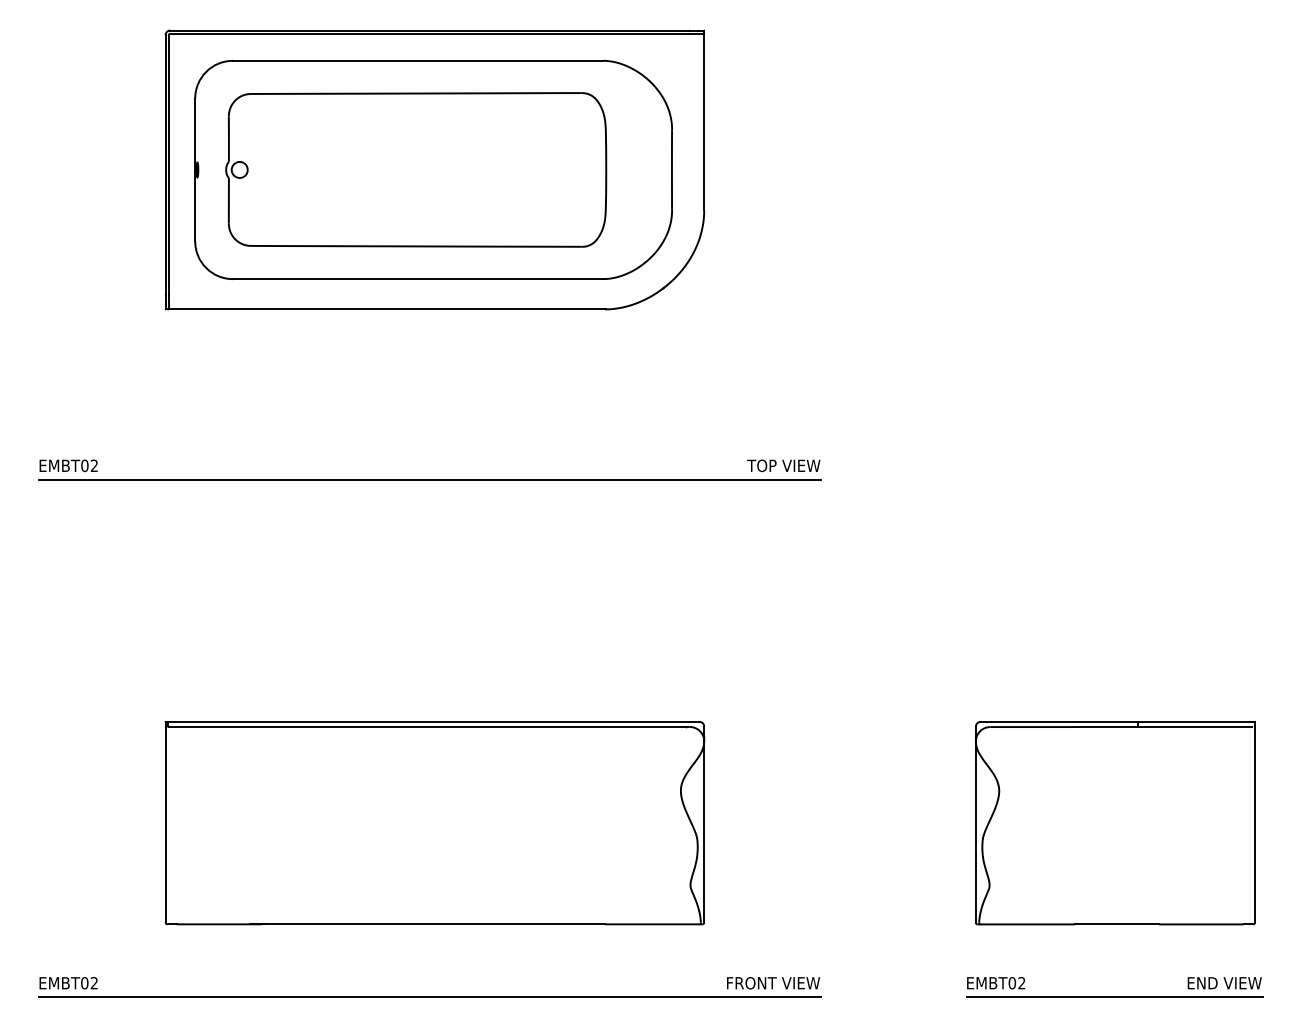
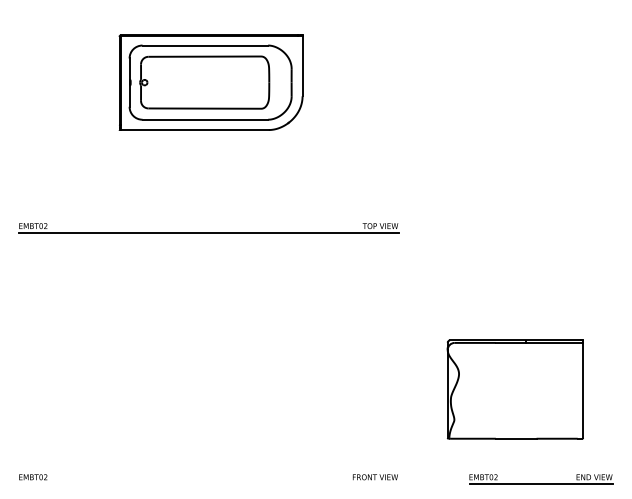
part: (433, 169) -> (210, 82), size x0.7
part: (433, 822) -> (210, 399), removed
part: (1113, 822) -> (514, 389), moved
line: (429, 998) -> (208, 484), removed

